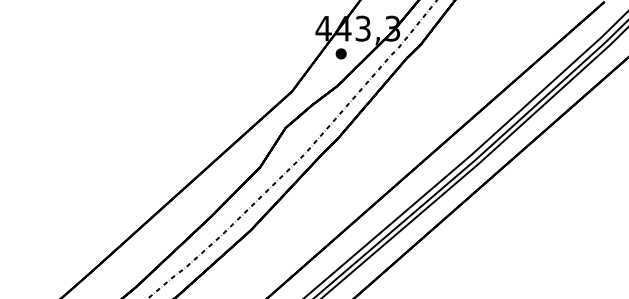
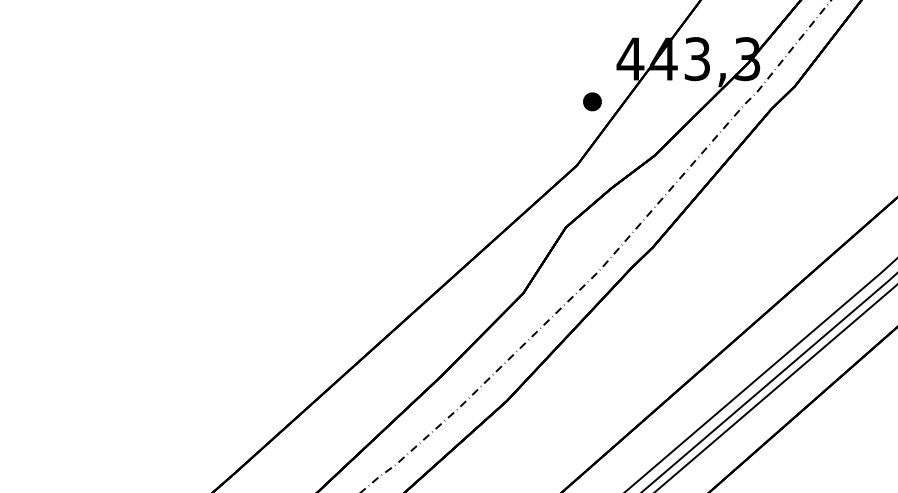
part: (340, 53) -> (591, 101), moved

